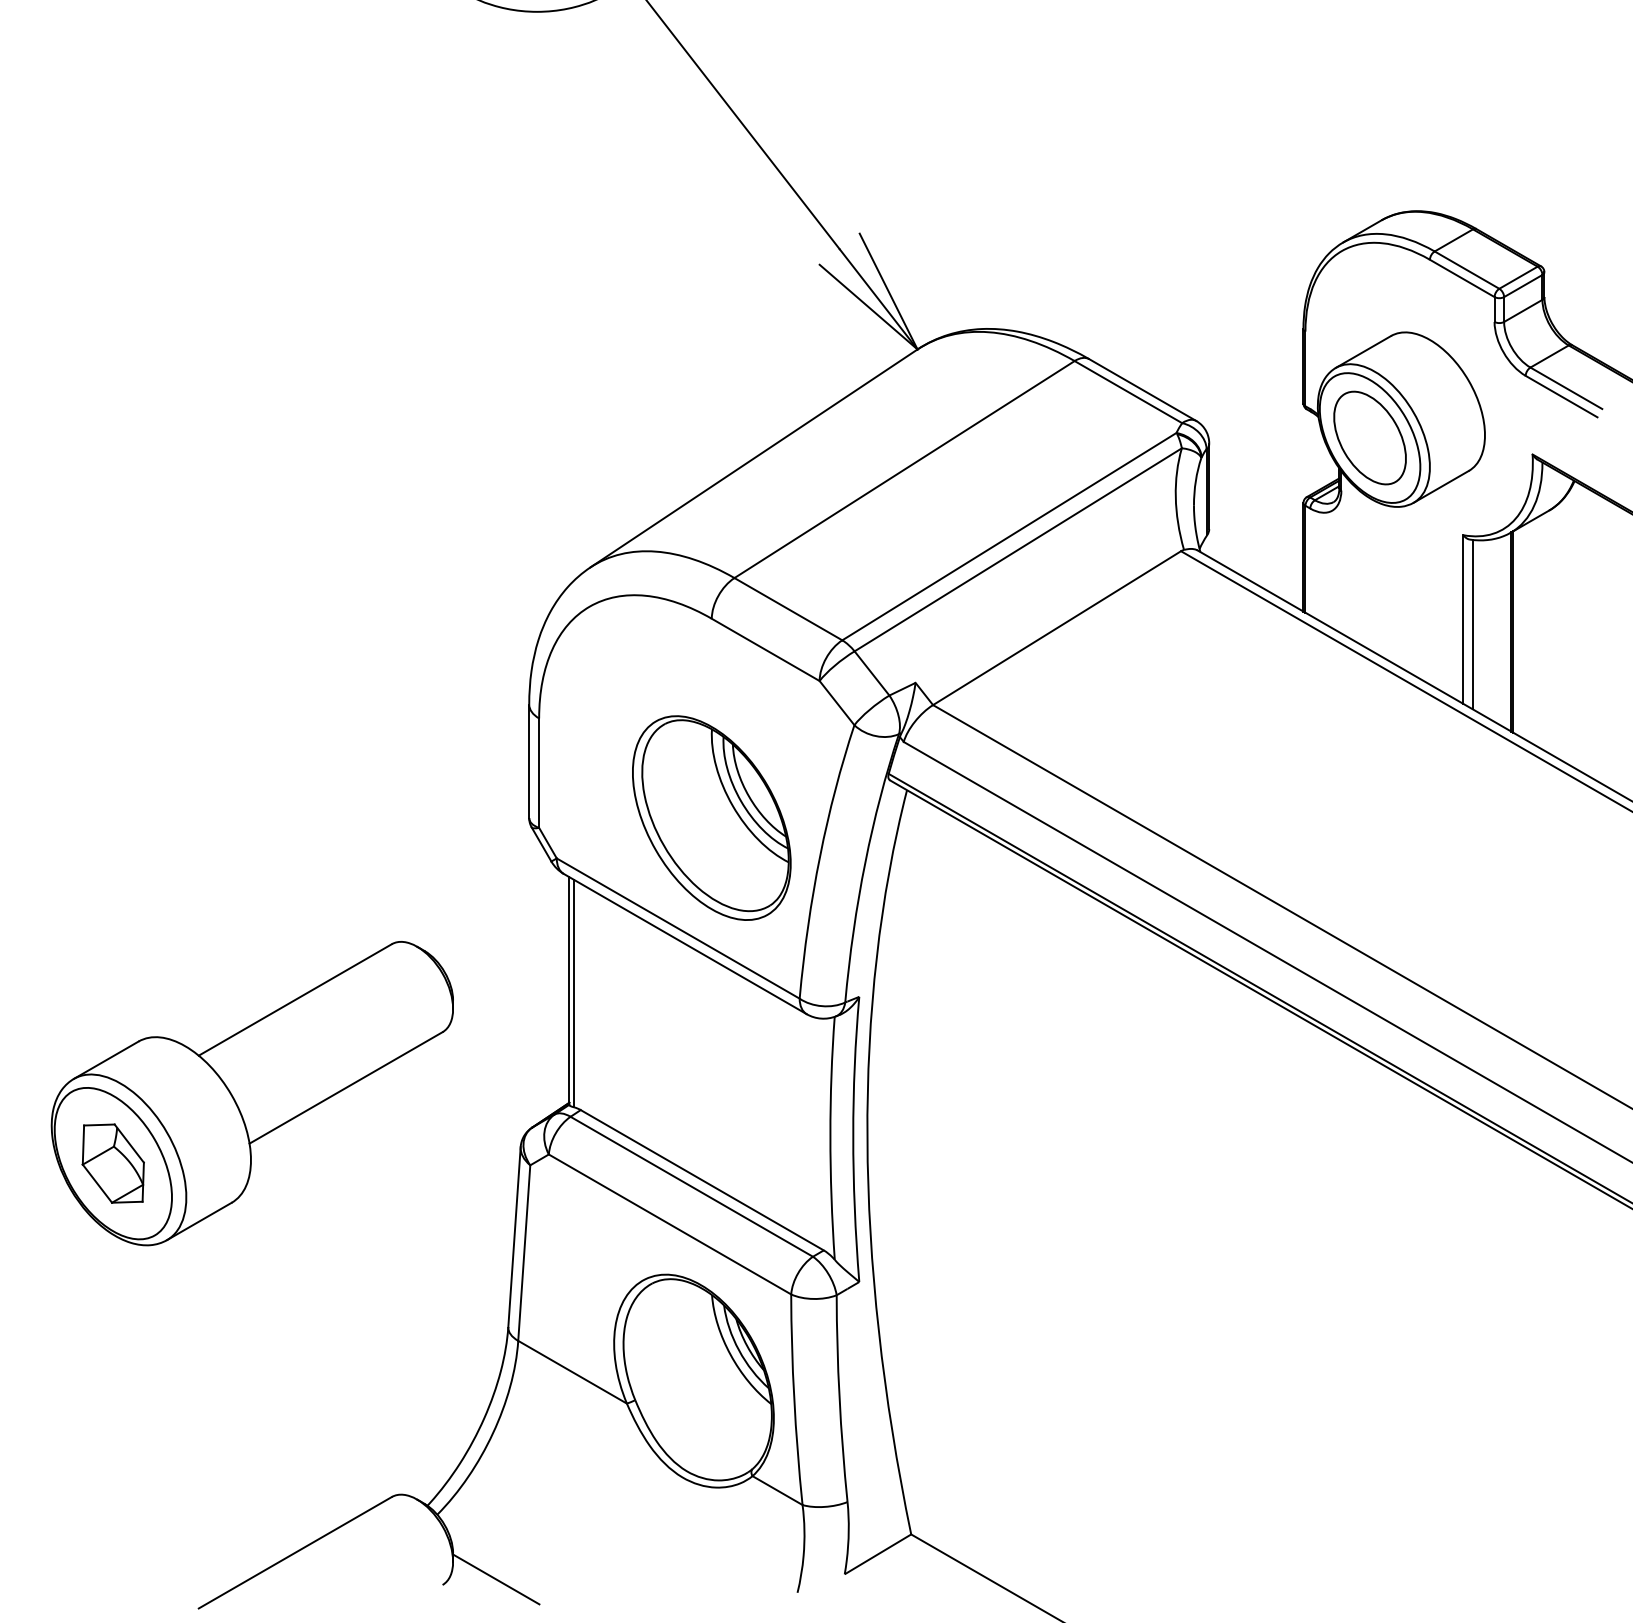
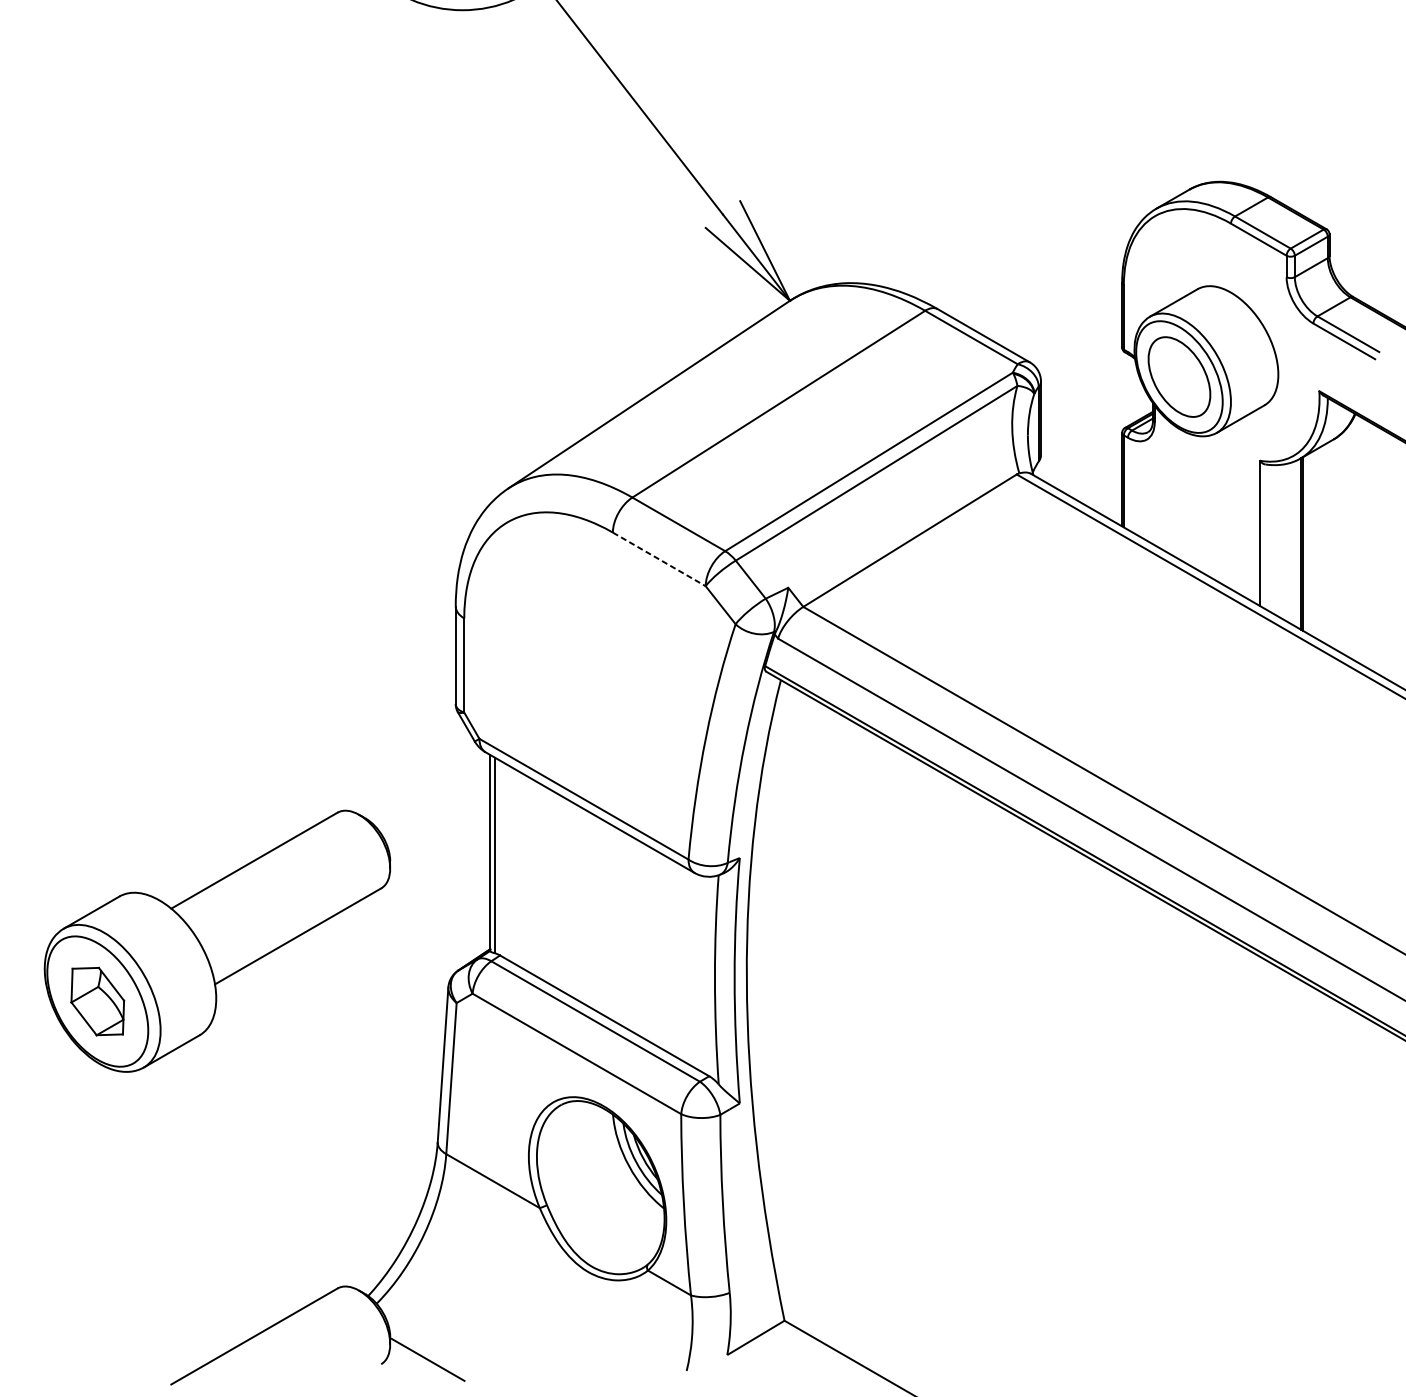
line: (1473, 624) -> (1268, 537), removed
line: (766, 650) -> (659, 559), solid -> dashed
part: (711, 817) -> (612, 703), removed

